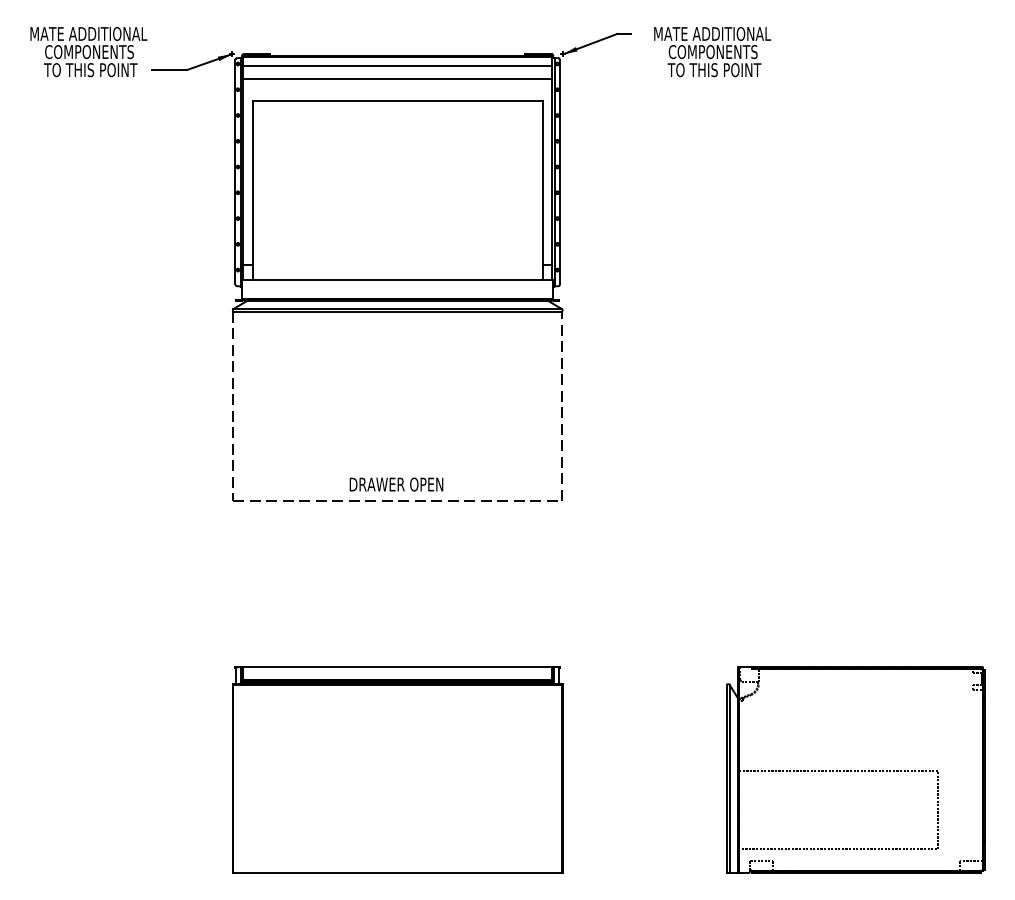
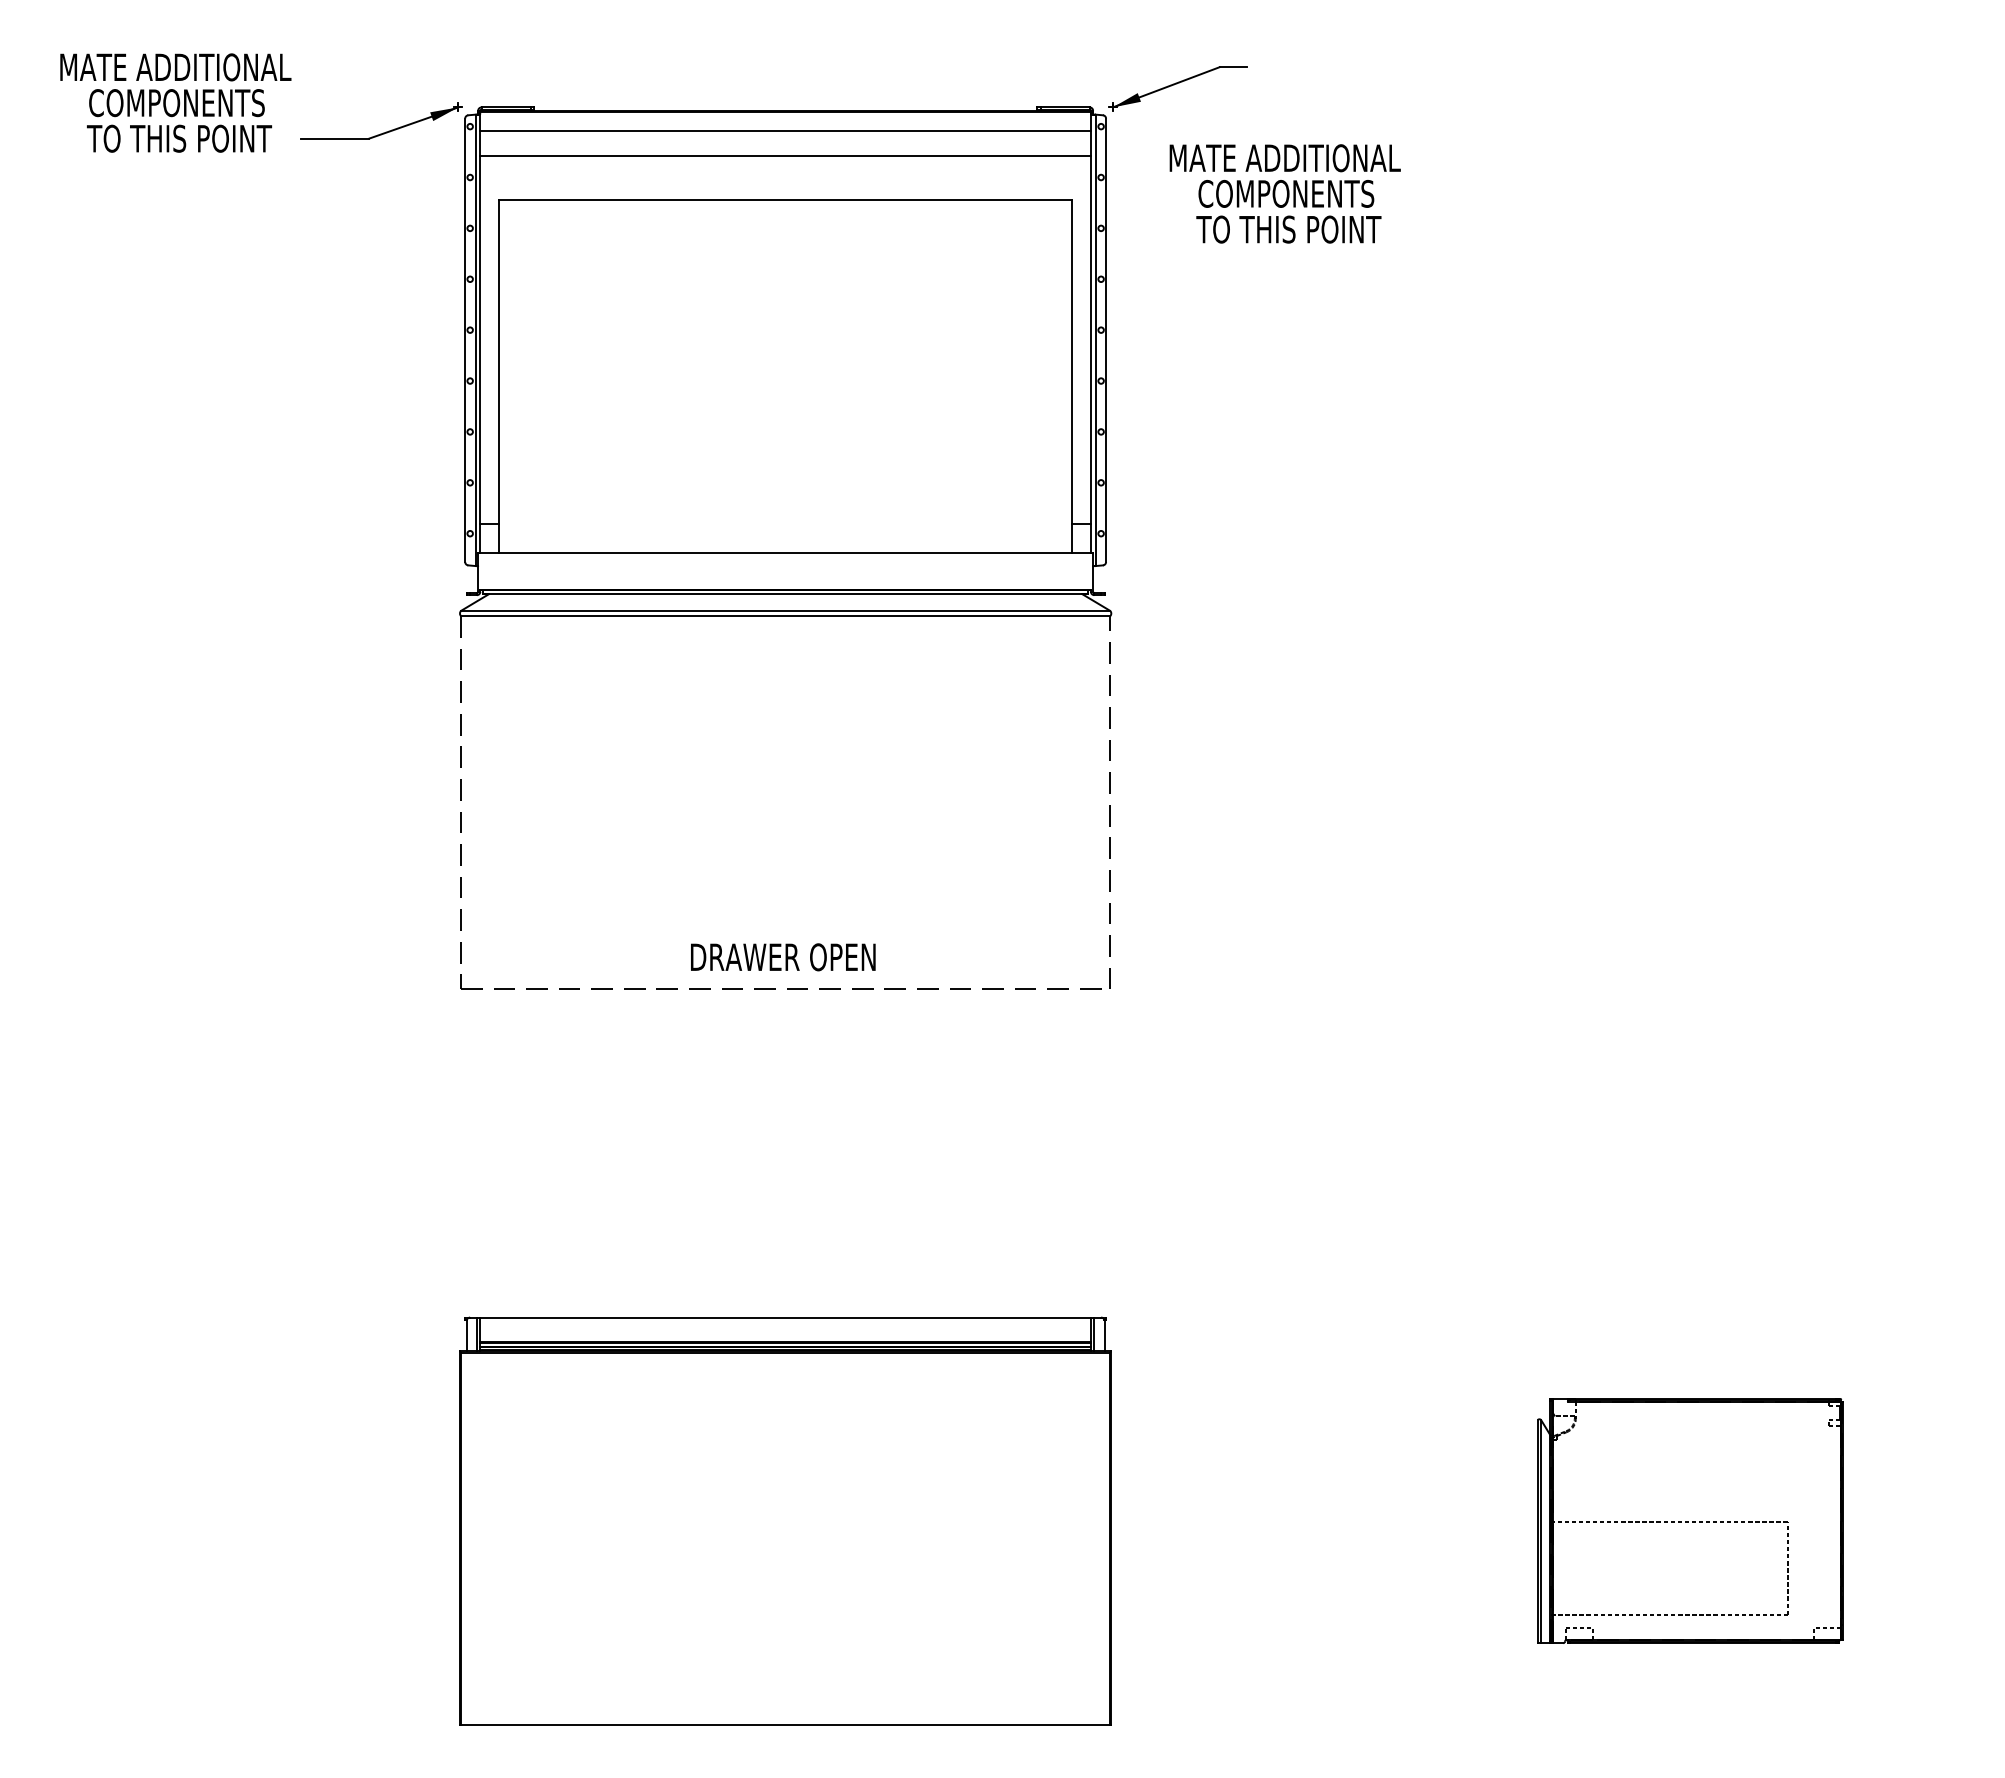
text: (712, 52) -> (1284, 194), moved
part: (855, 769) -> (1689, 1520), size x0.6

